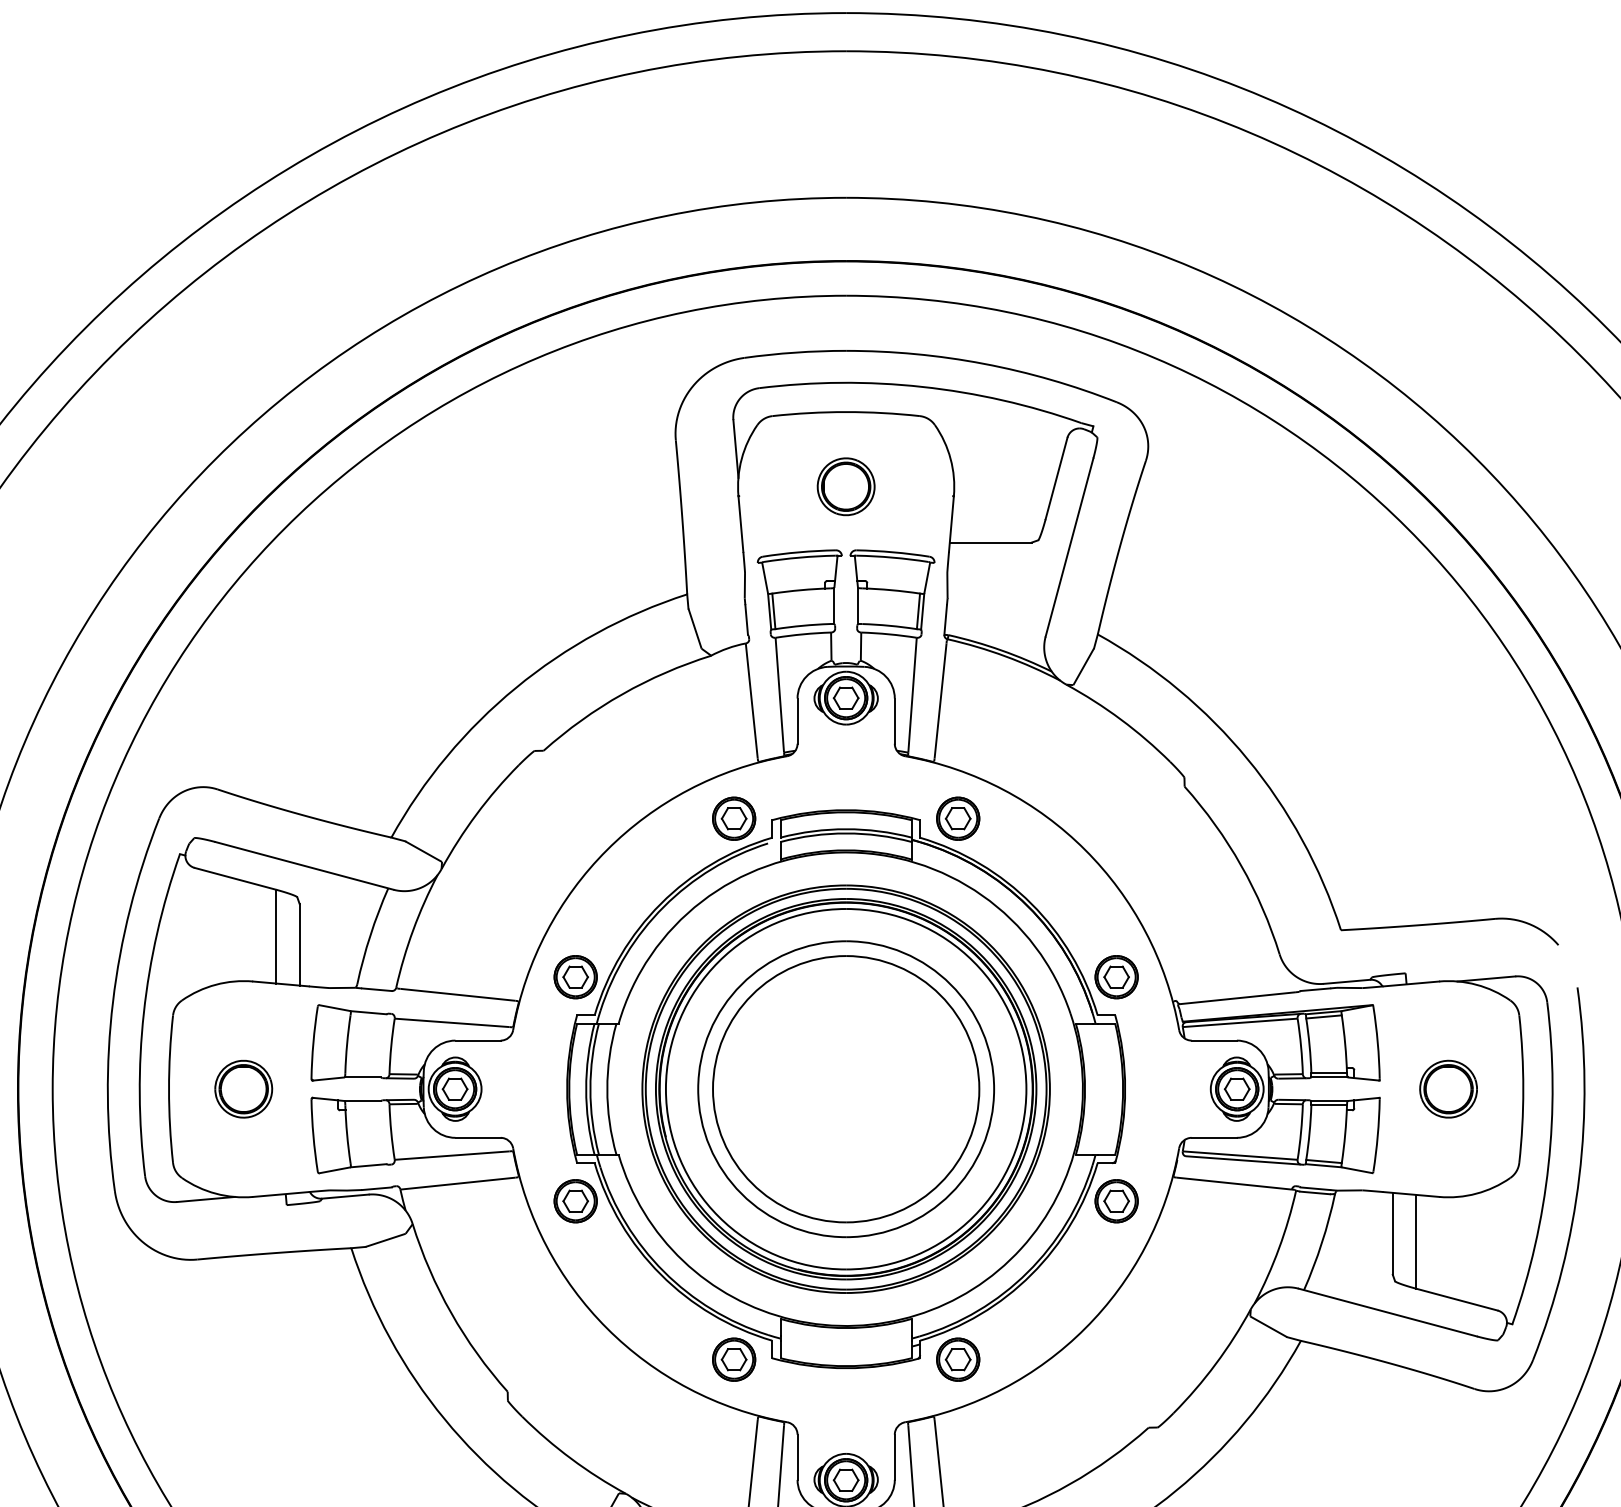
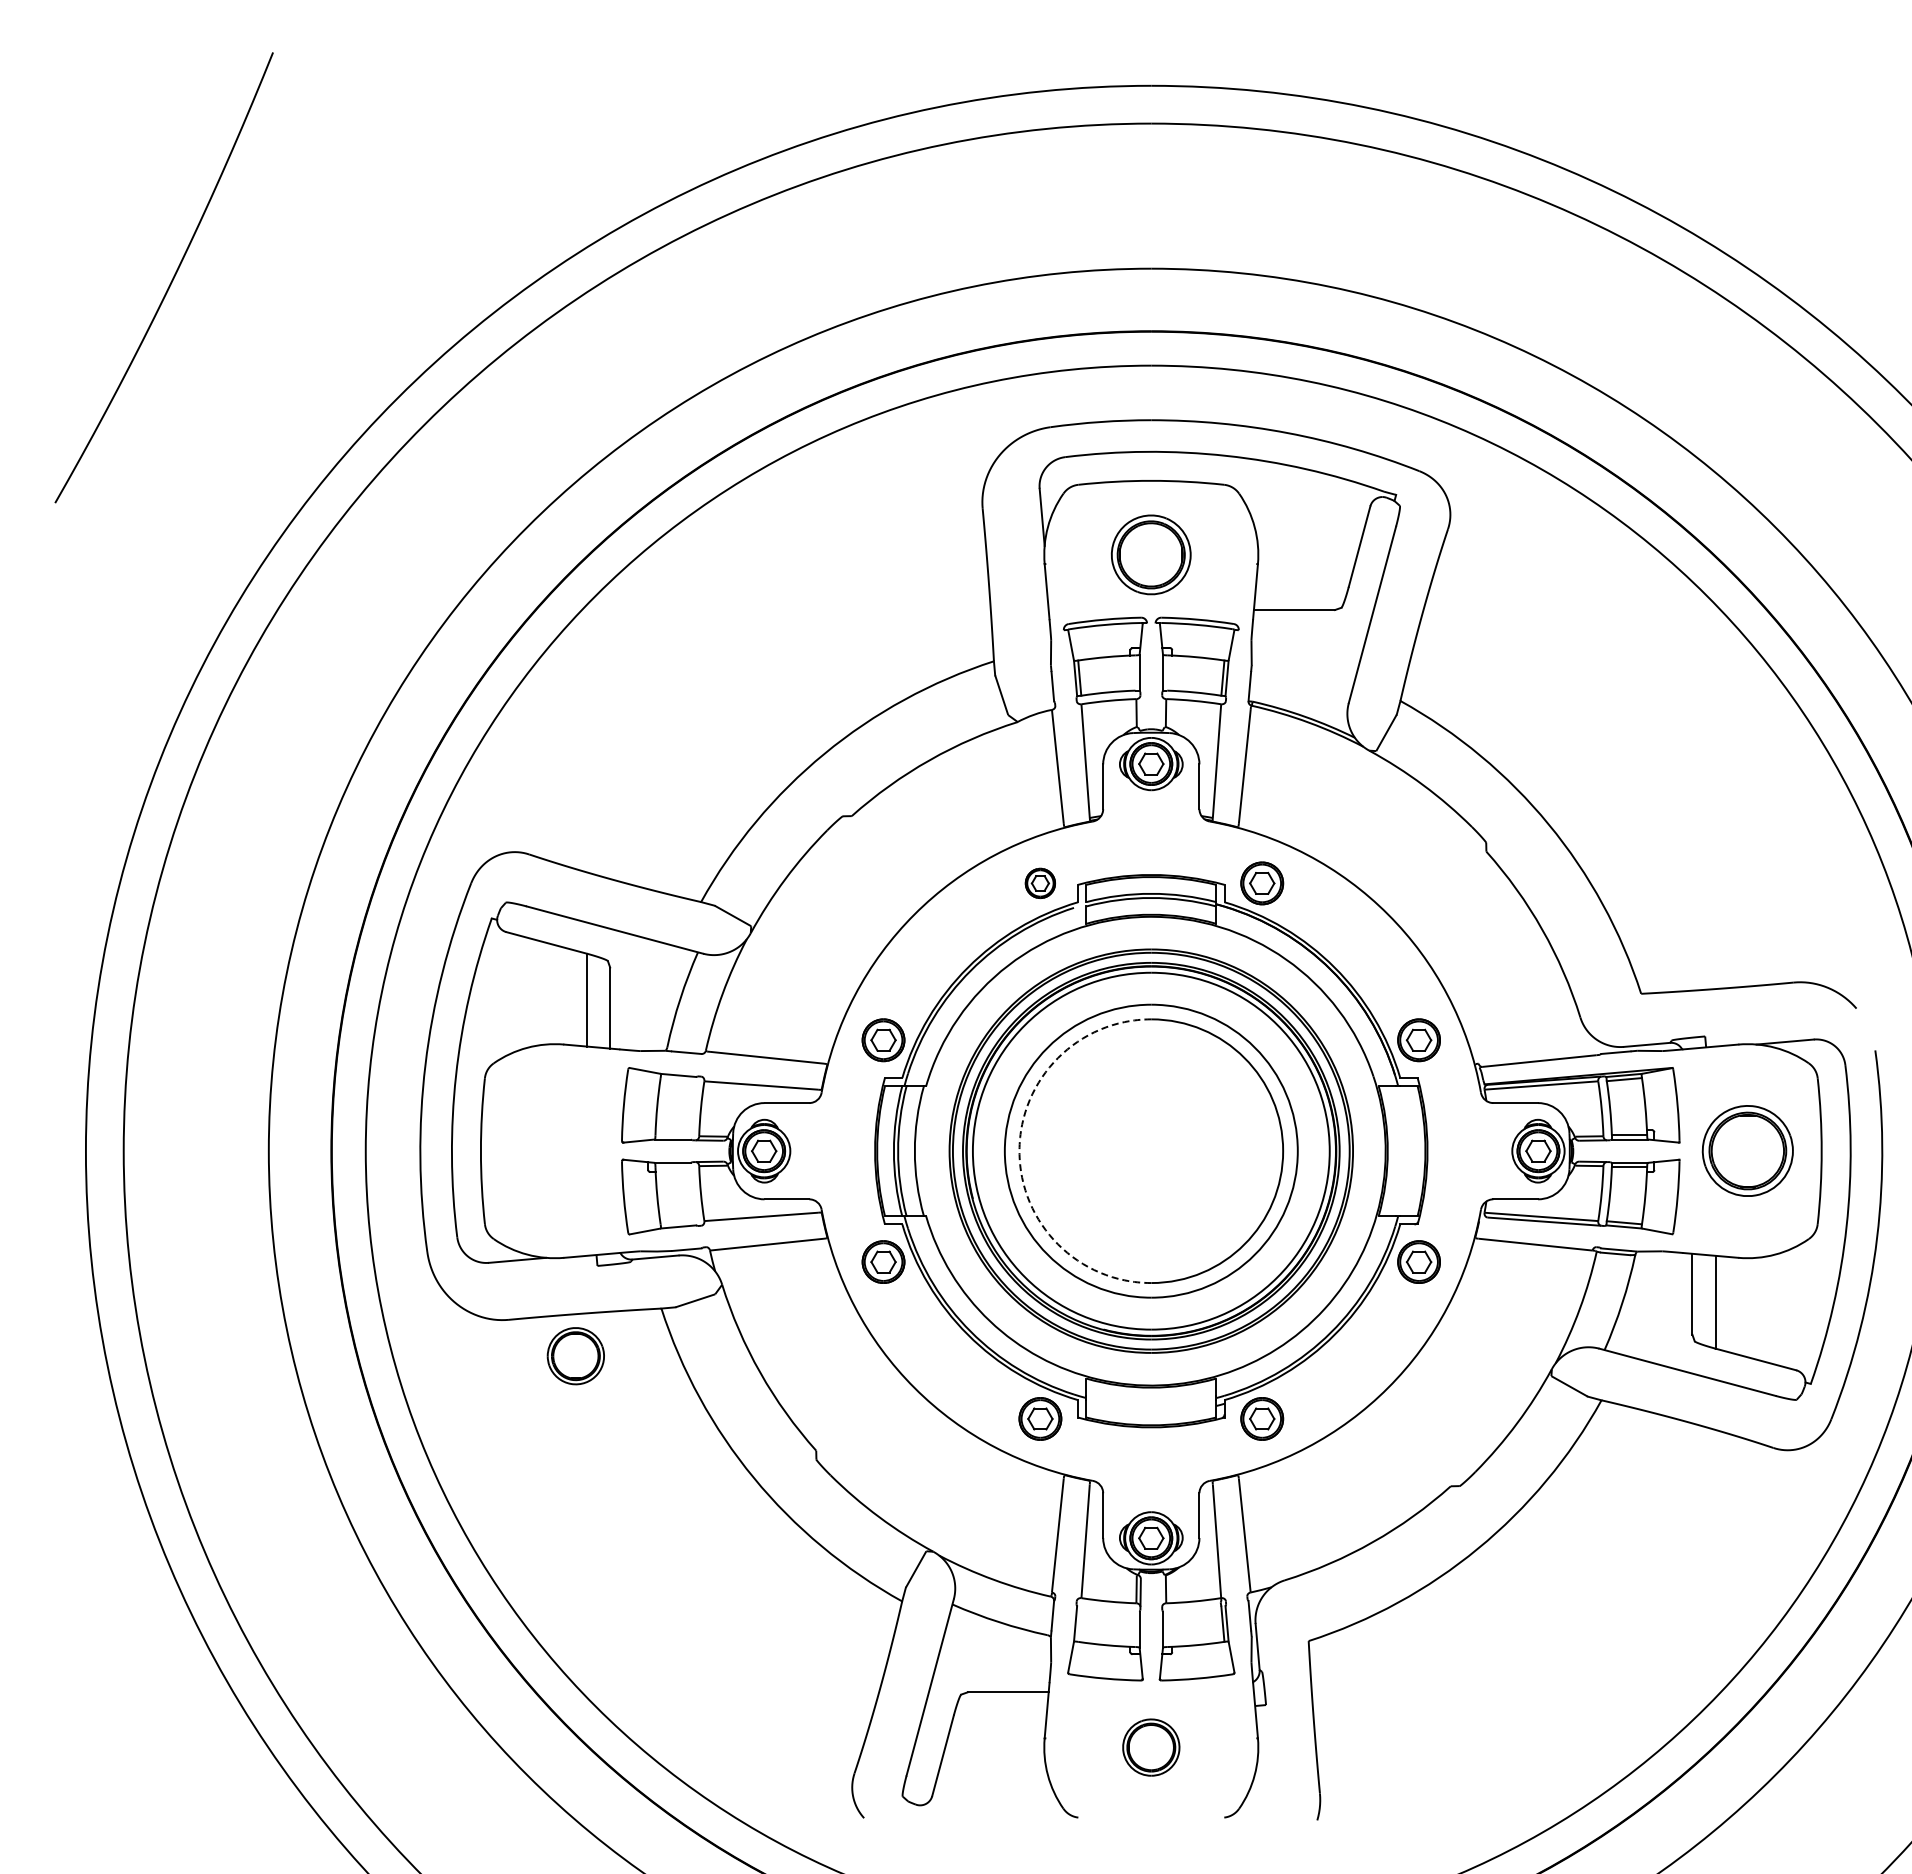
part: (846, 486) -> (1151, 554), size x1.4
part: (734, 818) -> (1040, 883), size x0.7
part: (243, 1089) -> (575, 1356), moved
arc: (713, 1089) -> (1019, 1151), solid -> dashed
part: (1448, 1089) -> (1747, 1151), size x1.6

